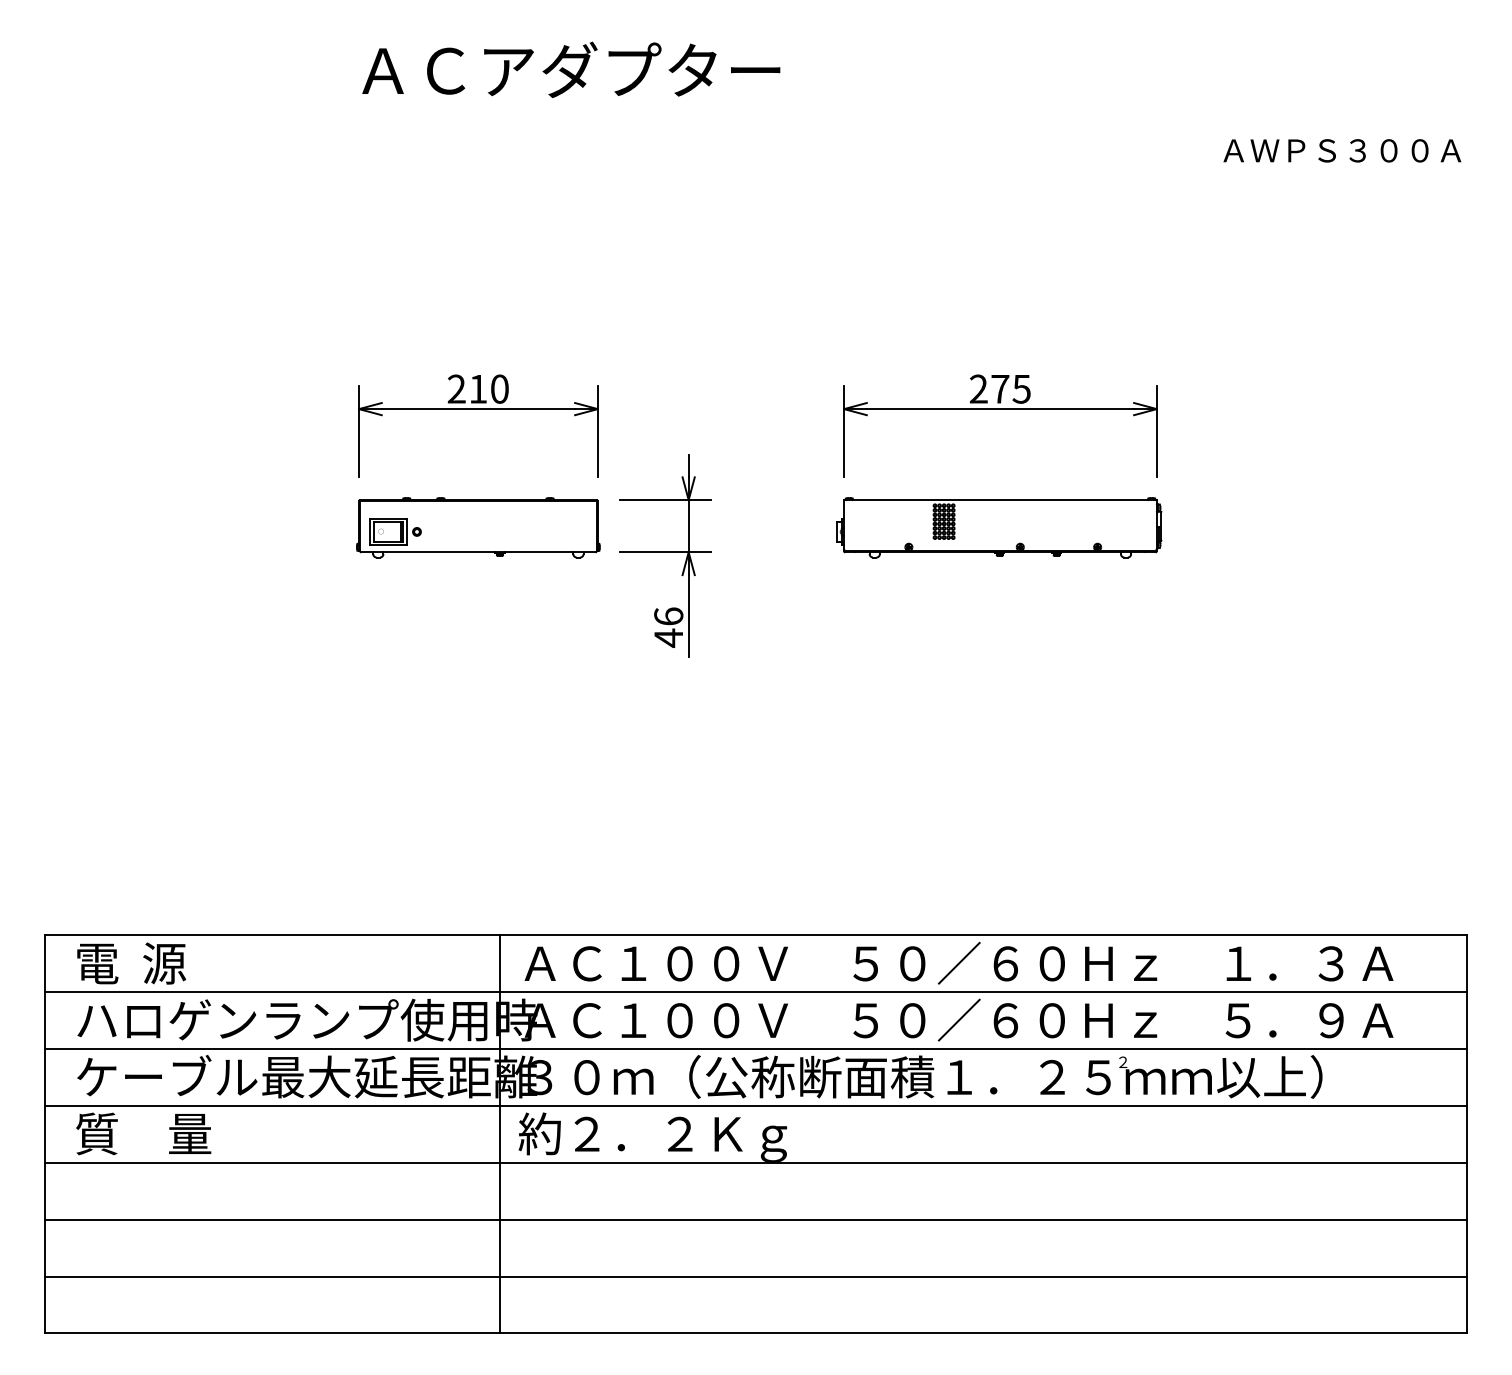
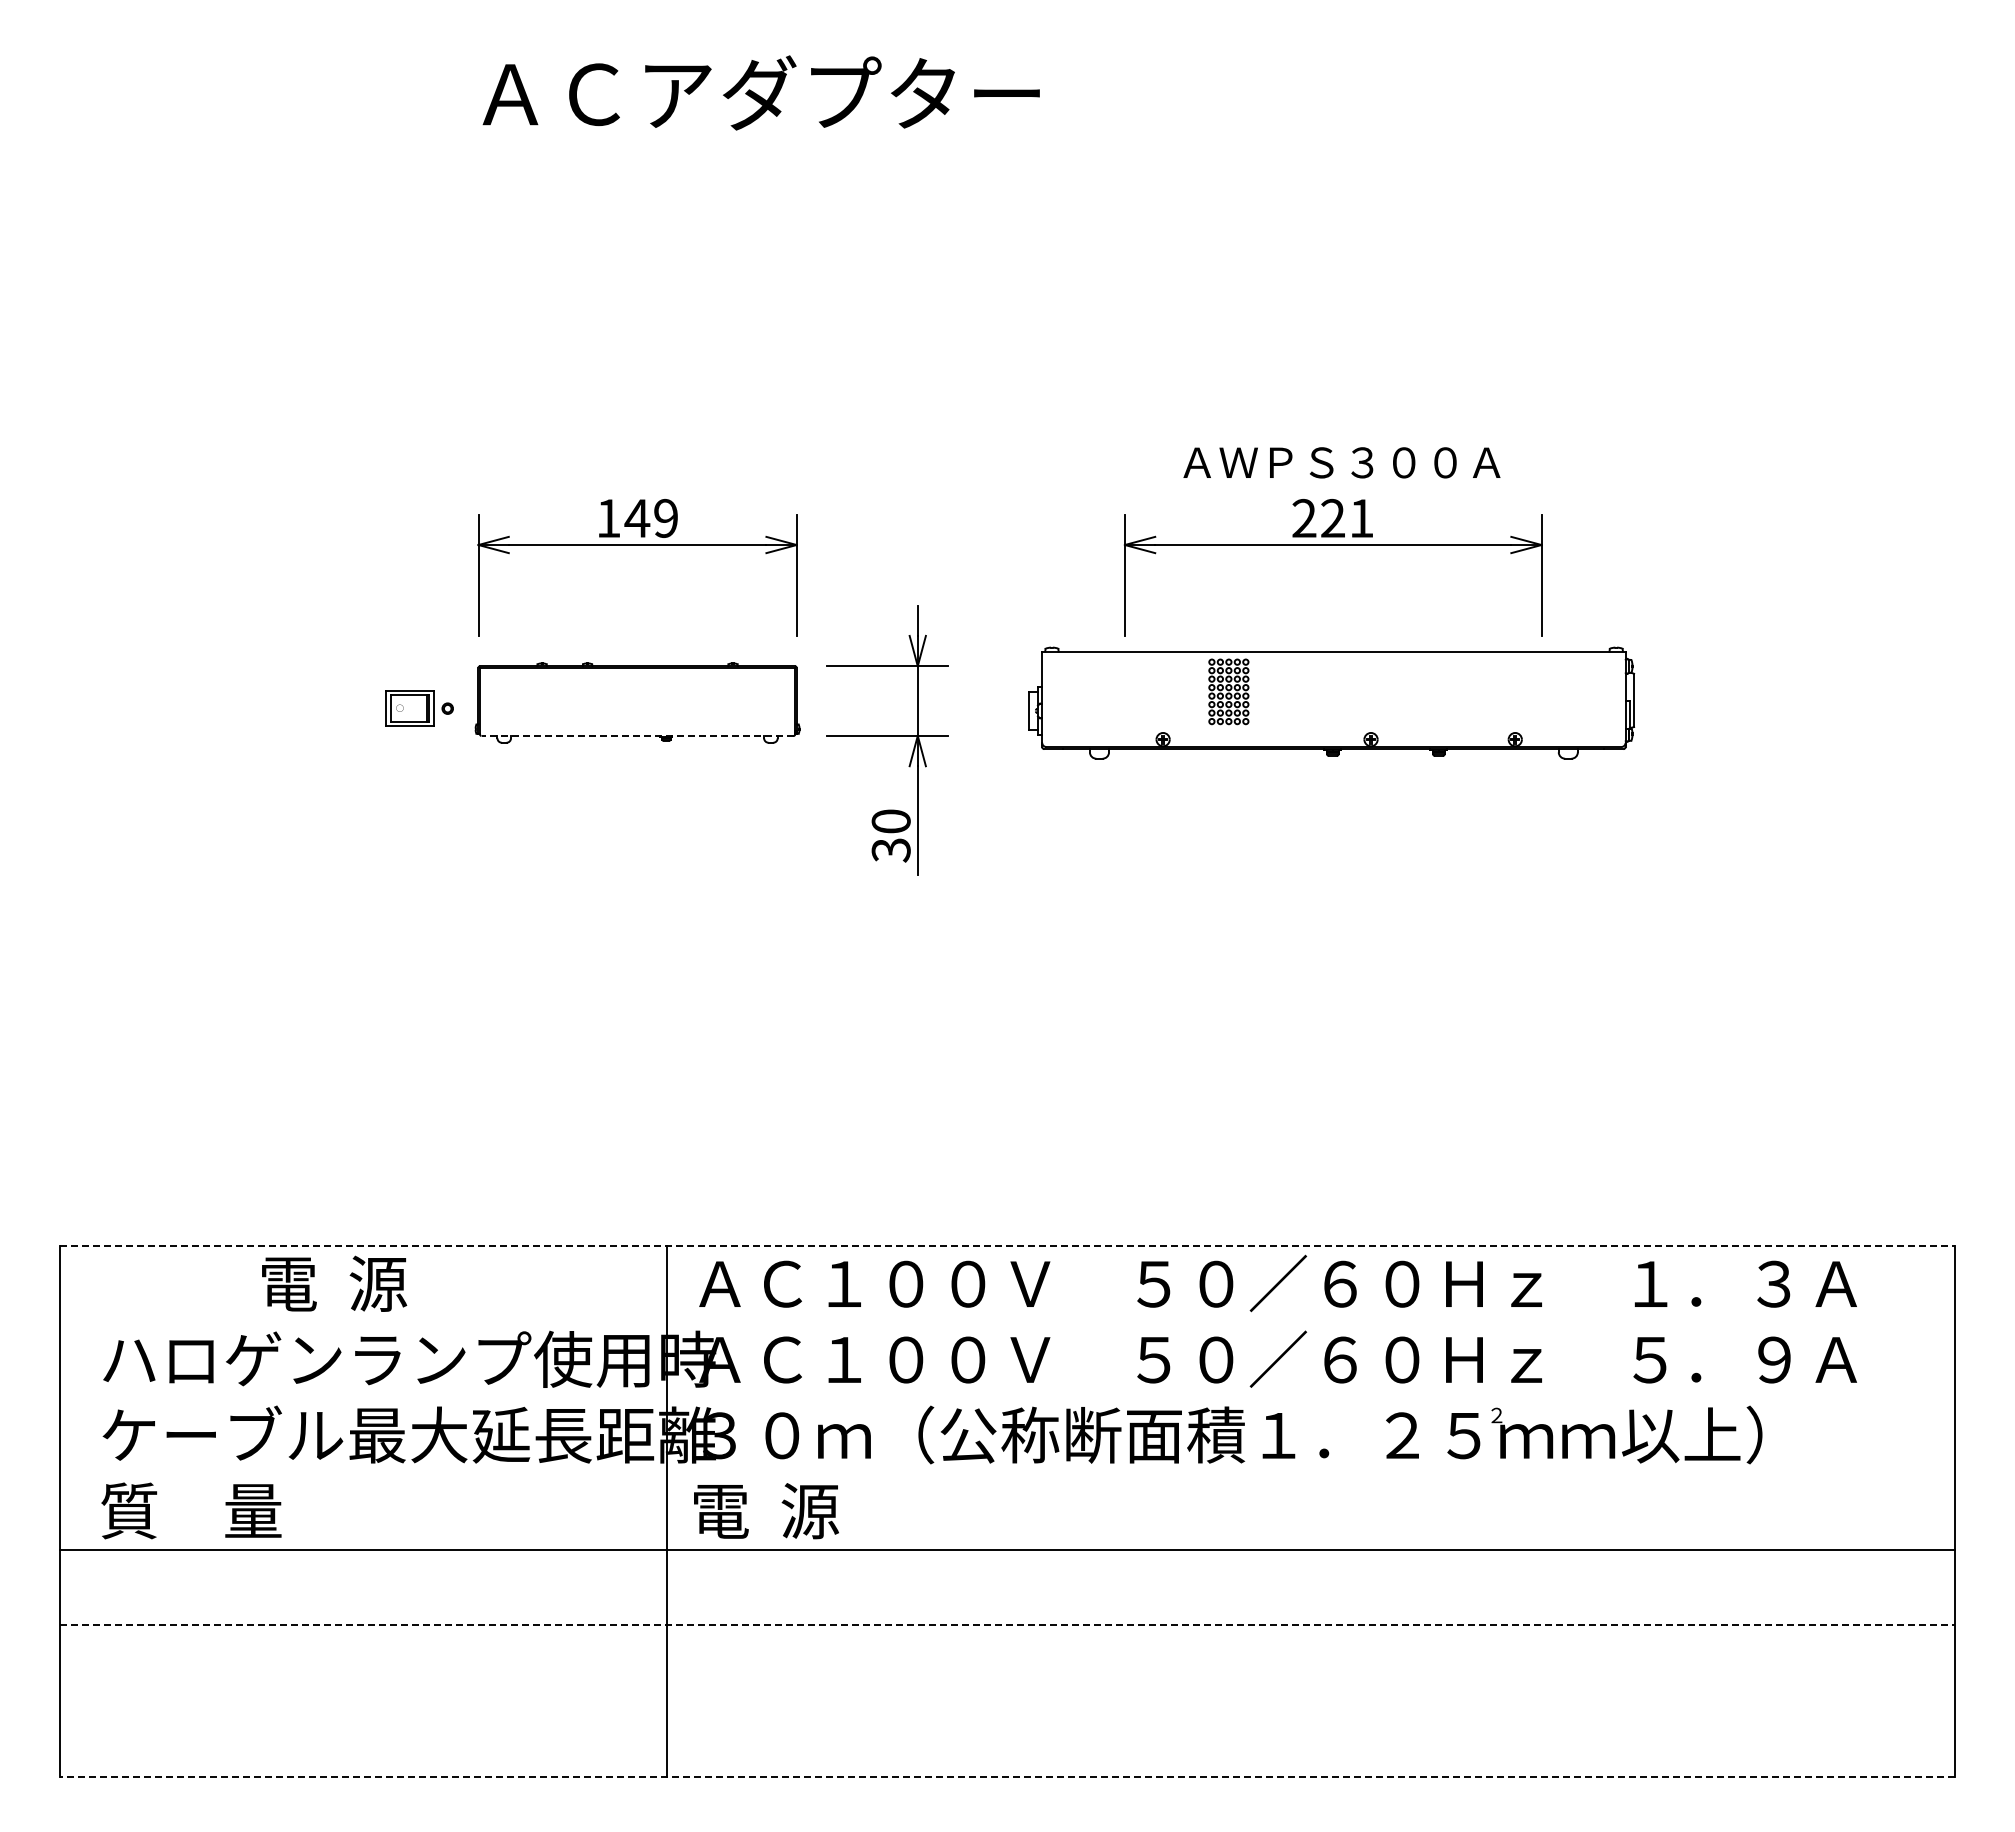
text: (1342, 150) -> (1341, 462), moved
text: (478, 388) -> (637, 517), 210 -> 149
text: (1011, 388) -> (1347, 517), 275 -> 221
part: (999, 527) -> (1331, 702), size x1.4
part: (395, 531) -> (419, 708), moved
line: (478, 552) -> (637, 735), solid -> dashed
text: (668, 627) -> (890, 836), 46 -> 30
line: (756, 935) -> (1007, 1246), solid -> dashed
text: (131, 963) -> (334, 1283), moved
line: (756, 992) -> (1007, 1322), removed
line: (756, 1048) -> (1007, 1397), removed
line: (756, 1105) -> (1007, 1473), removed
text: (652, 1137) -> (869, 1515), 約２．２Ｋｇ -> 電  源
line: (756, 1219) -> (1007, 1625), solid -> dashed
line: (756, 1276) -> (1007, 1701), removed
line: (756, 1333) -> (1007, 1776), solid -> dashed

